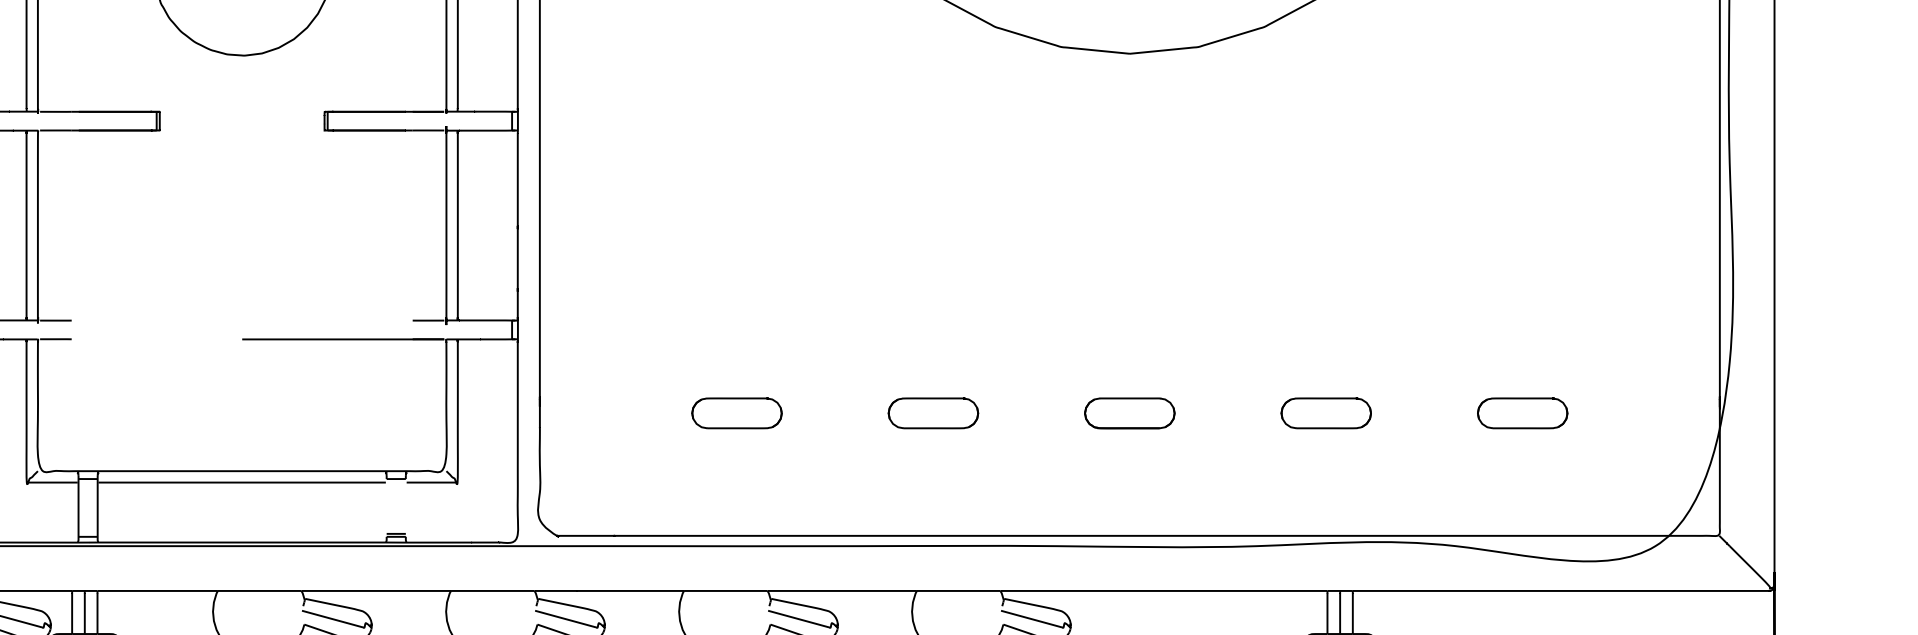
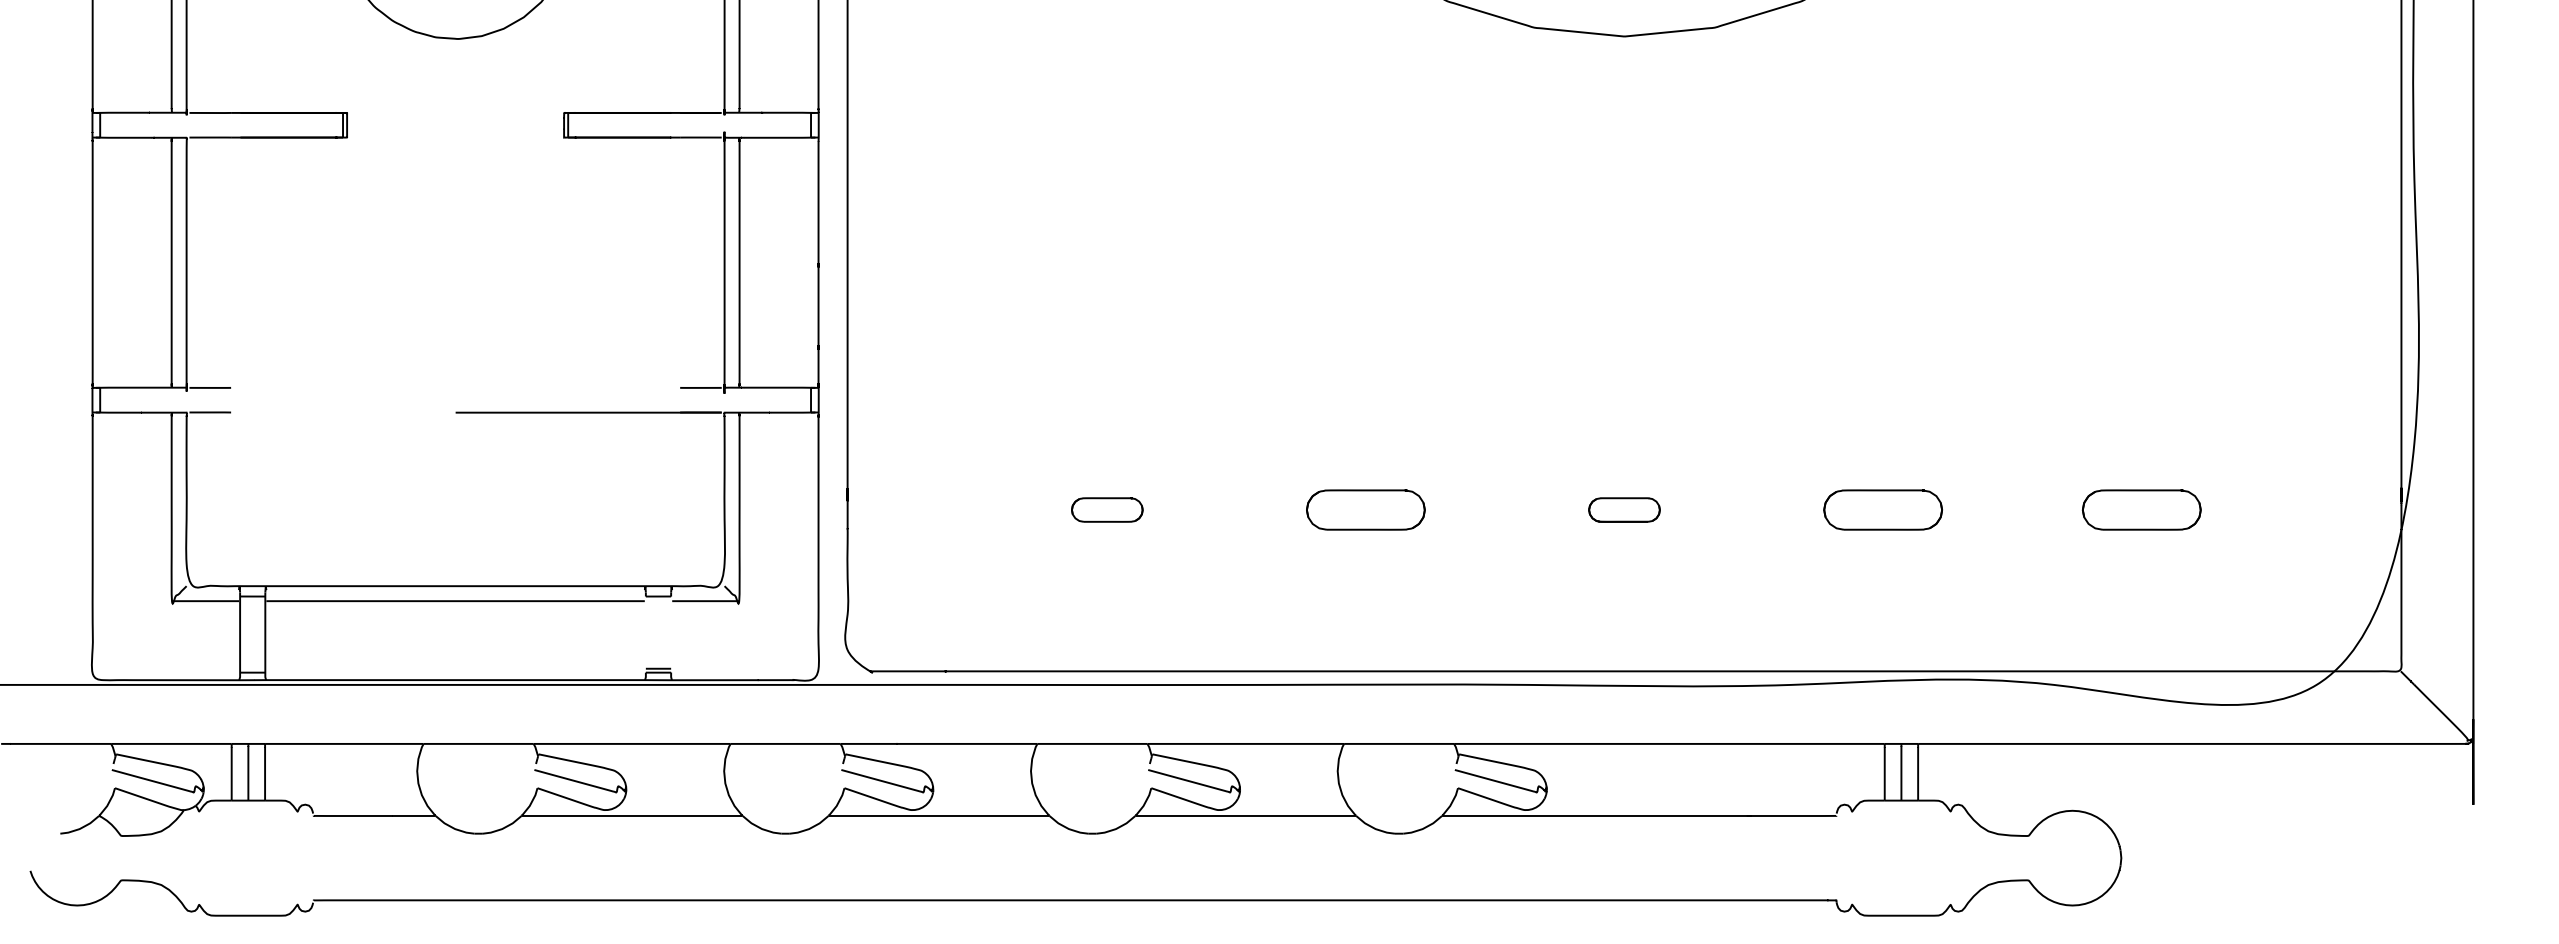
part: (737, 412) -> (1107, 509), size x0.6
part: (1129, 412) -> (1624, 509), size x0.6

